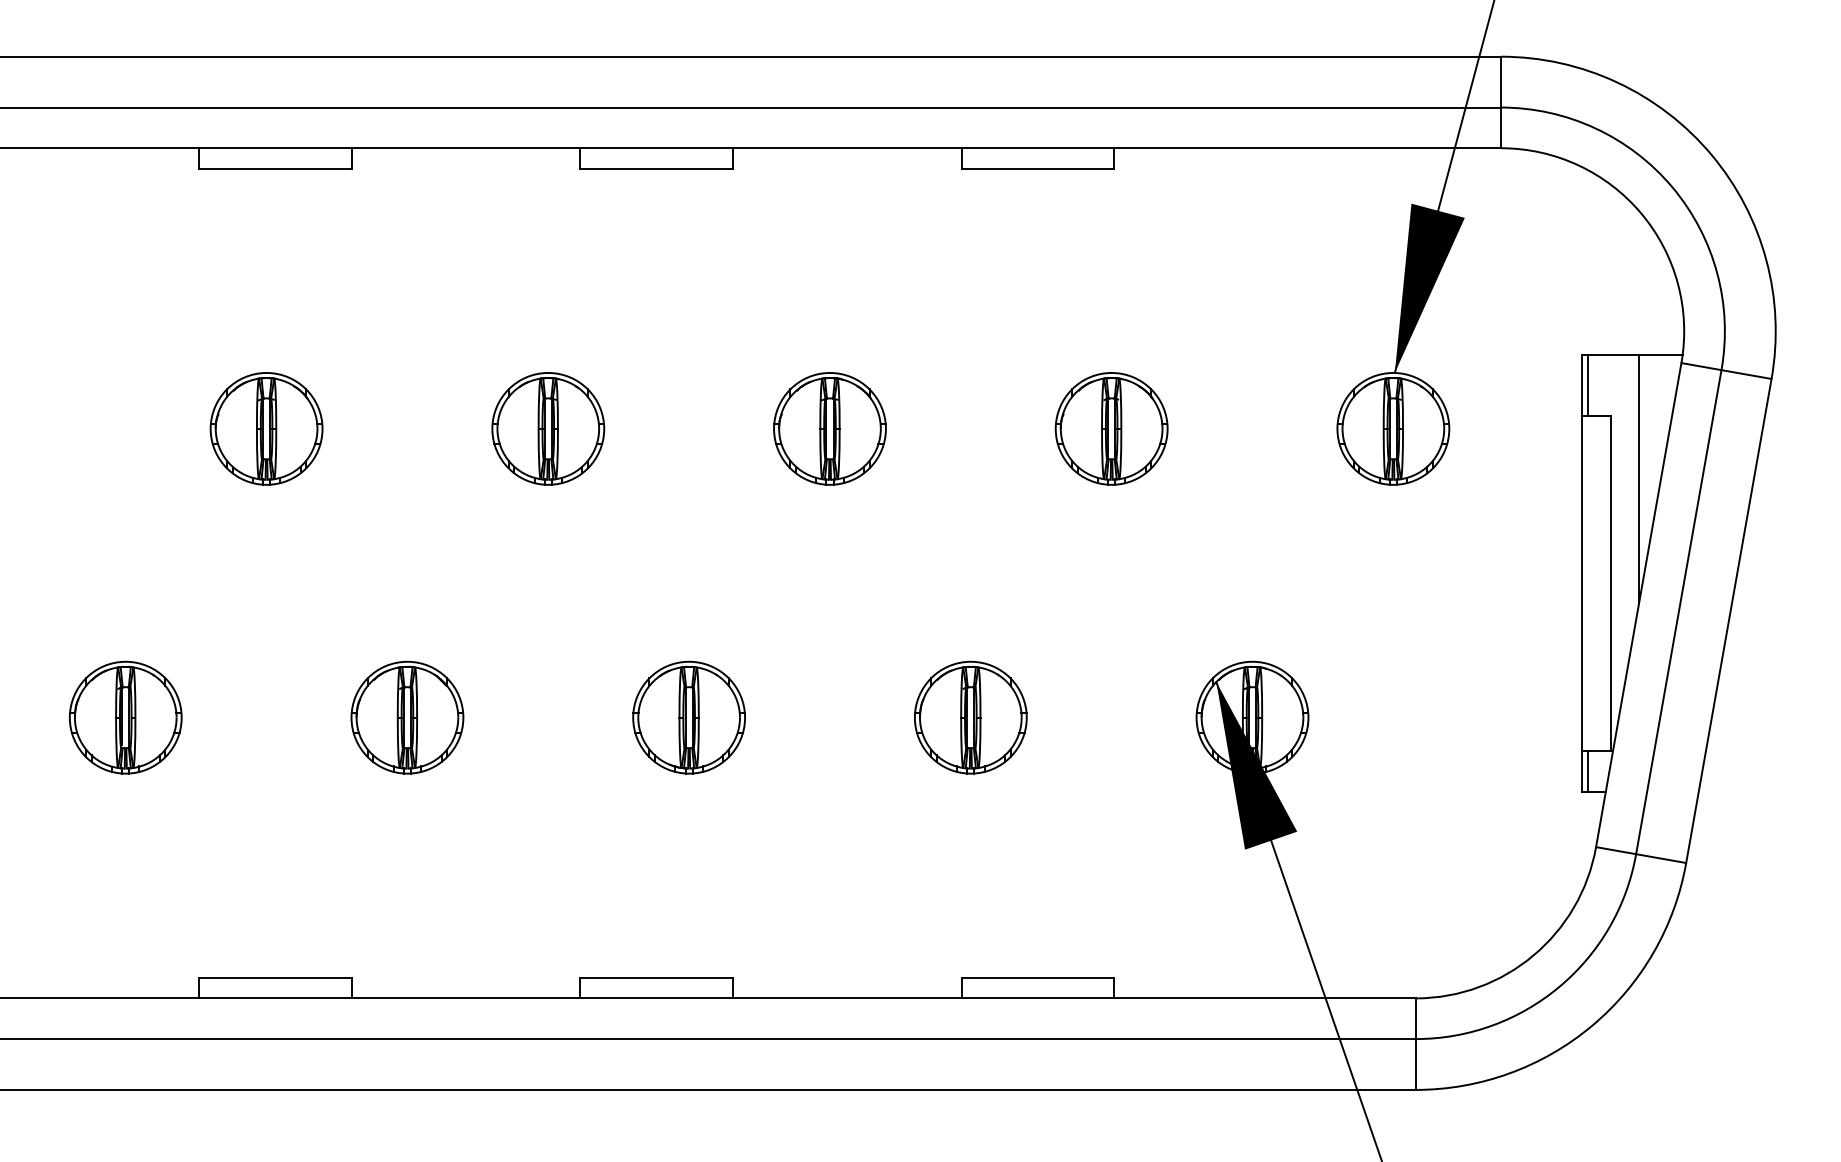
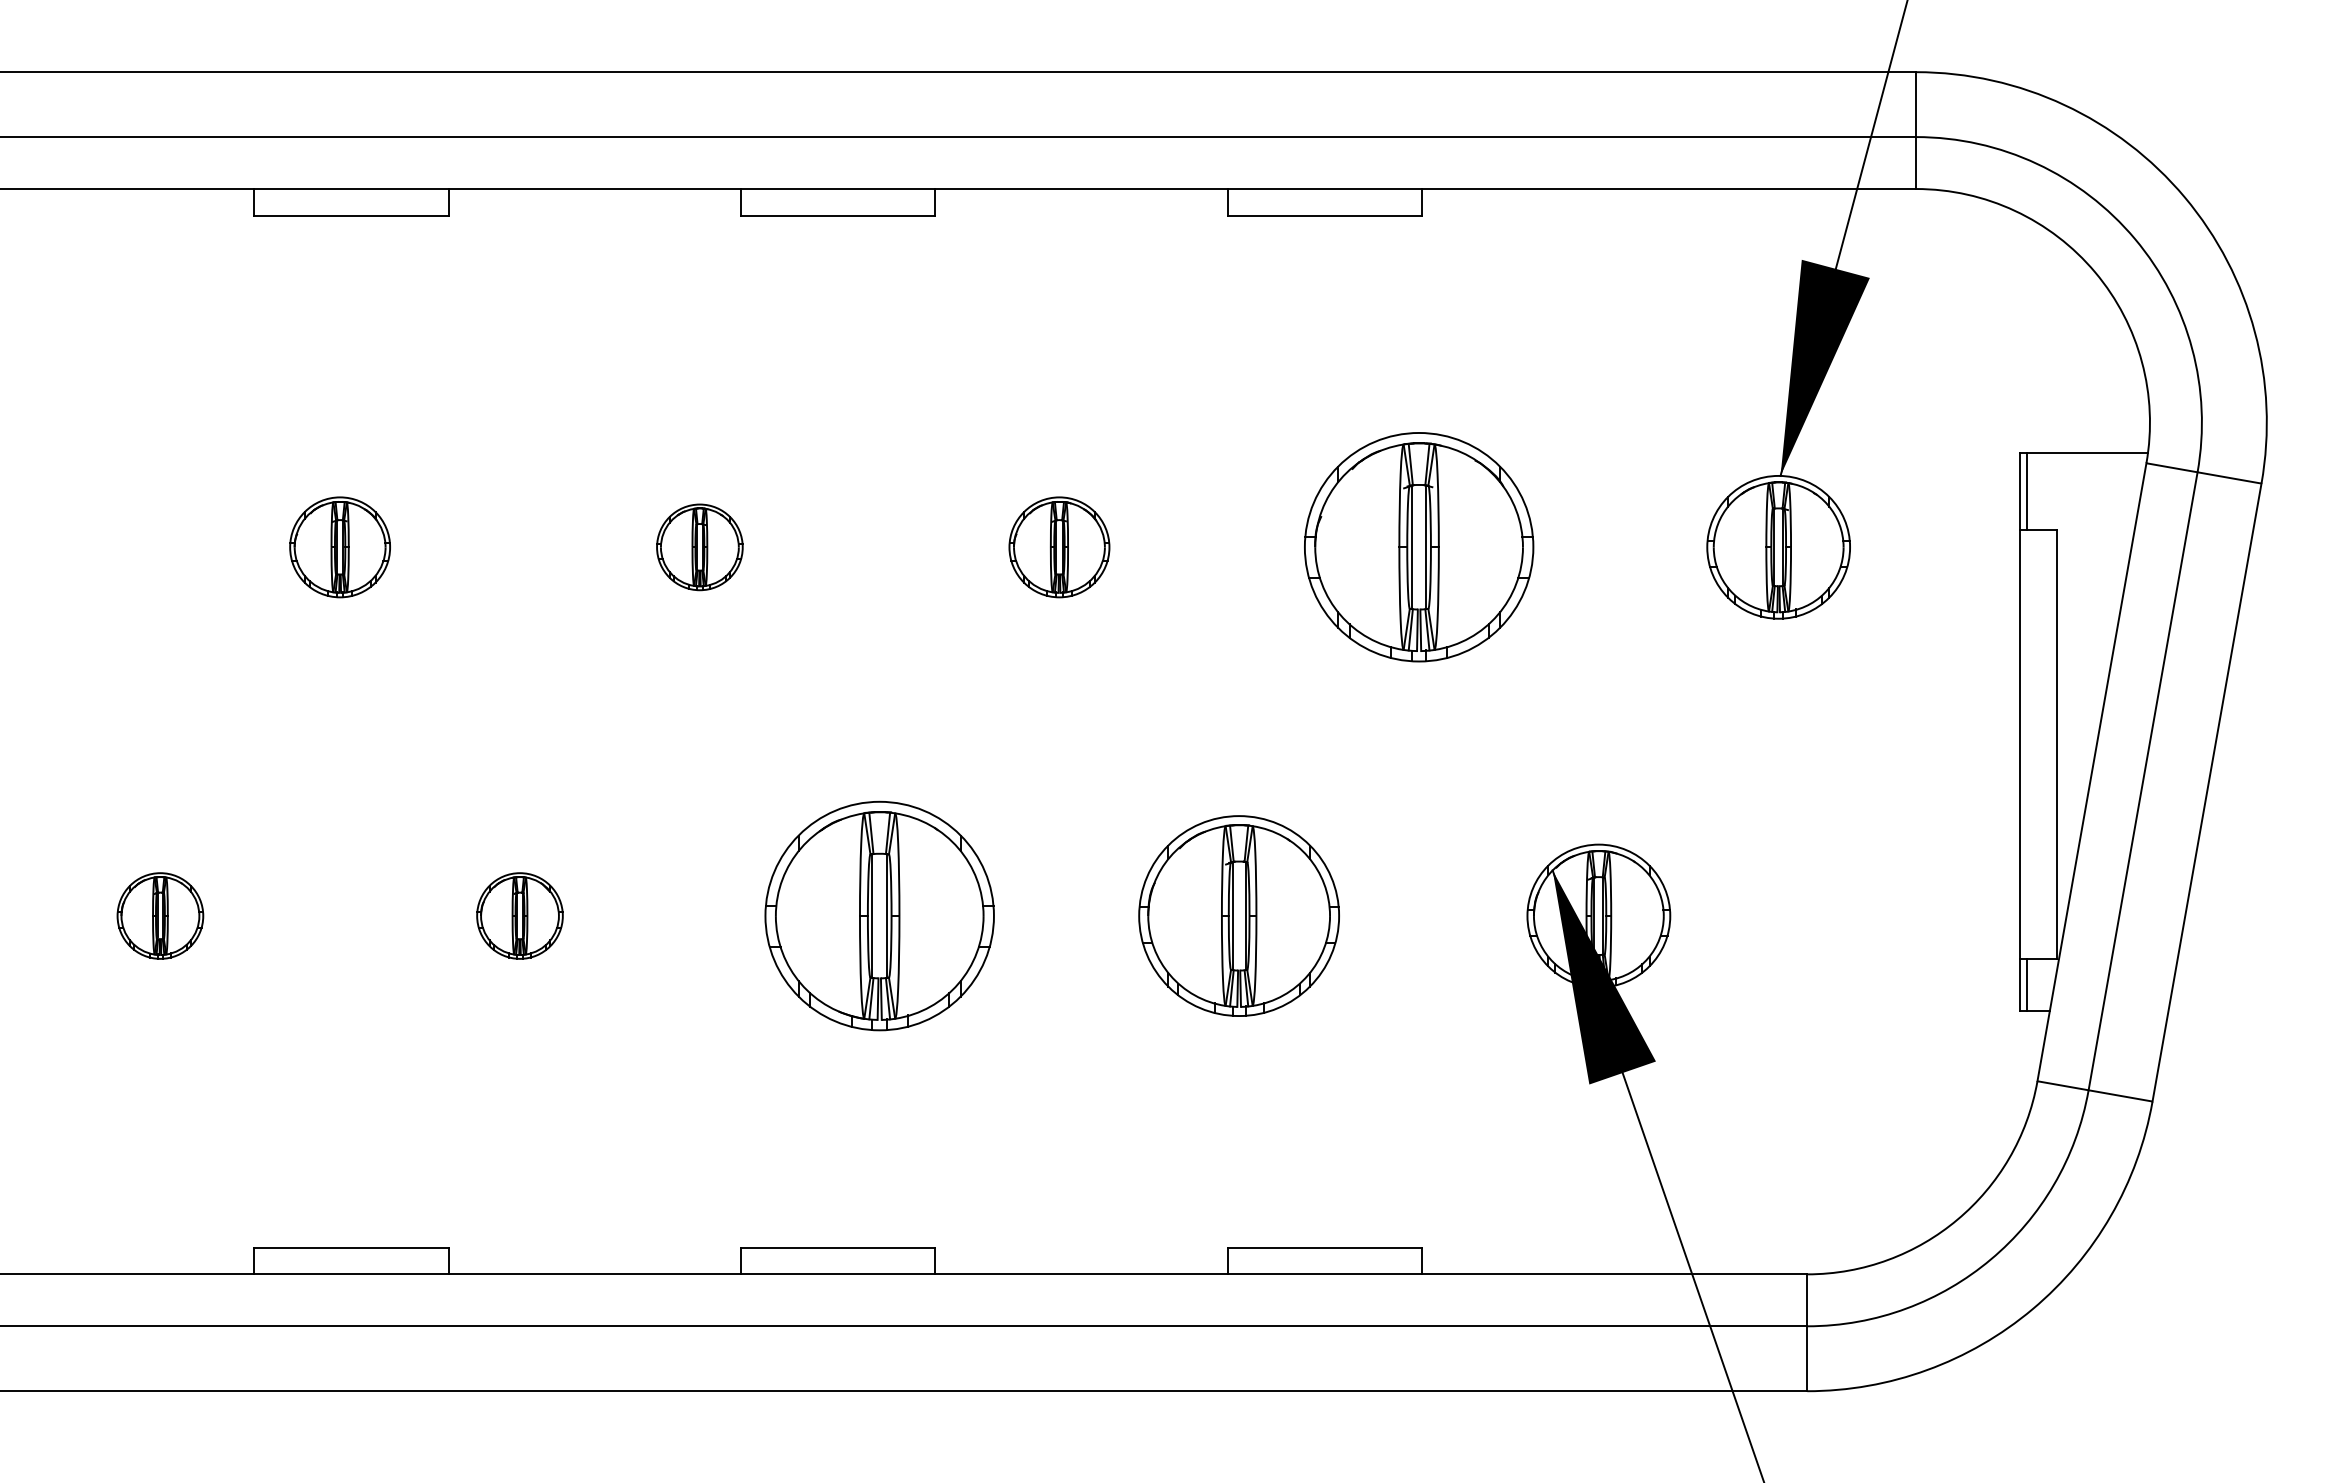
part: (266, 429) -> (339, 547), size x0.7
part: (548, 429) -> (699, 547), size x0.6
part: (830, 429) -> (1059, 547), size x0.7
part: (1111, 429) -> (1418, 547), size x1.6
line: (1639, 479) -> (2092, 611), removed
part: (125, 717) -> (160, 915), size x0.6
part: (407, 717) -> (519, 915), size x0.6
part: (689, 717) -> (879, 915), size x1.6
part: (971, 717) -> (1239, 915), size x1.4

